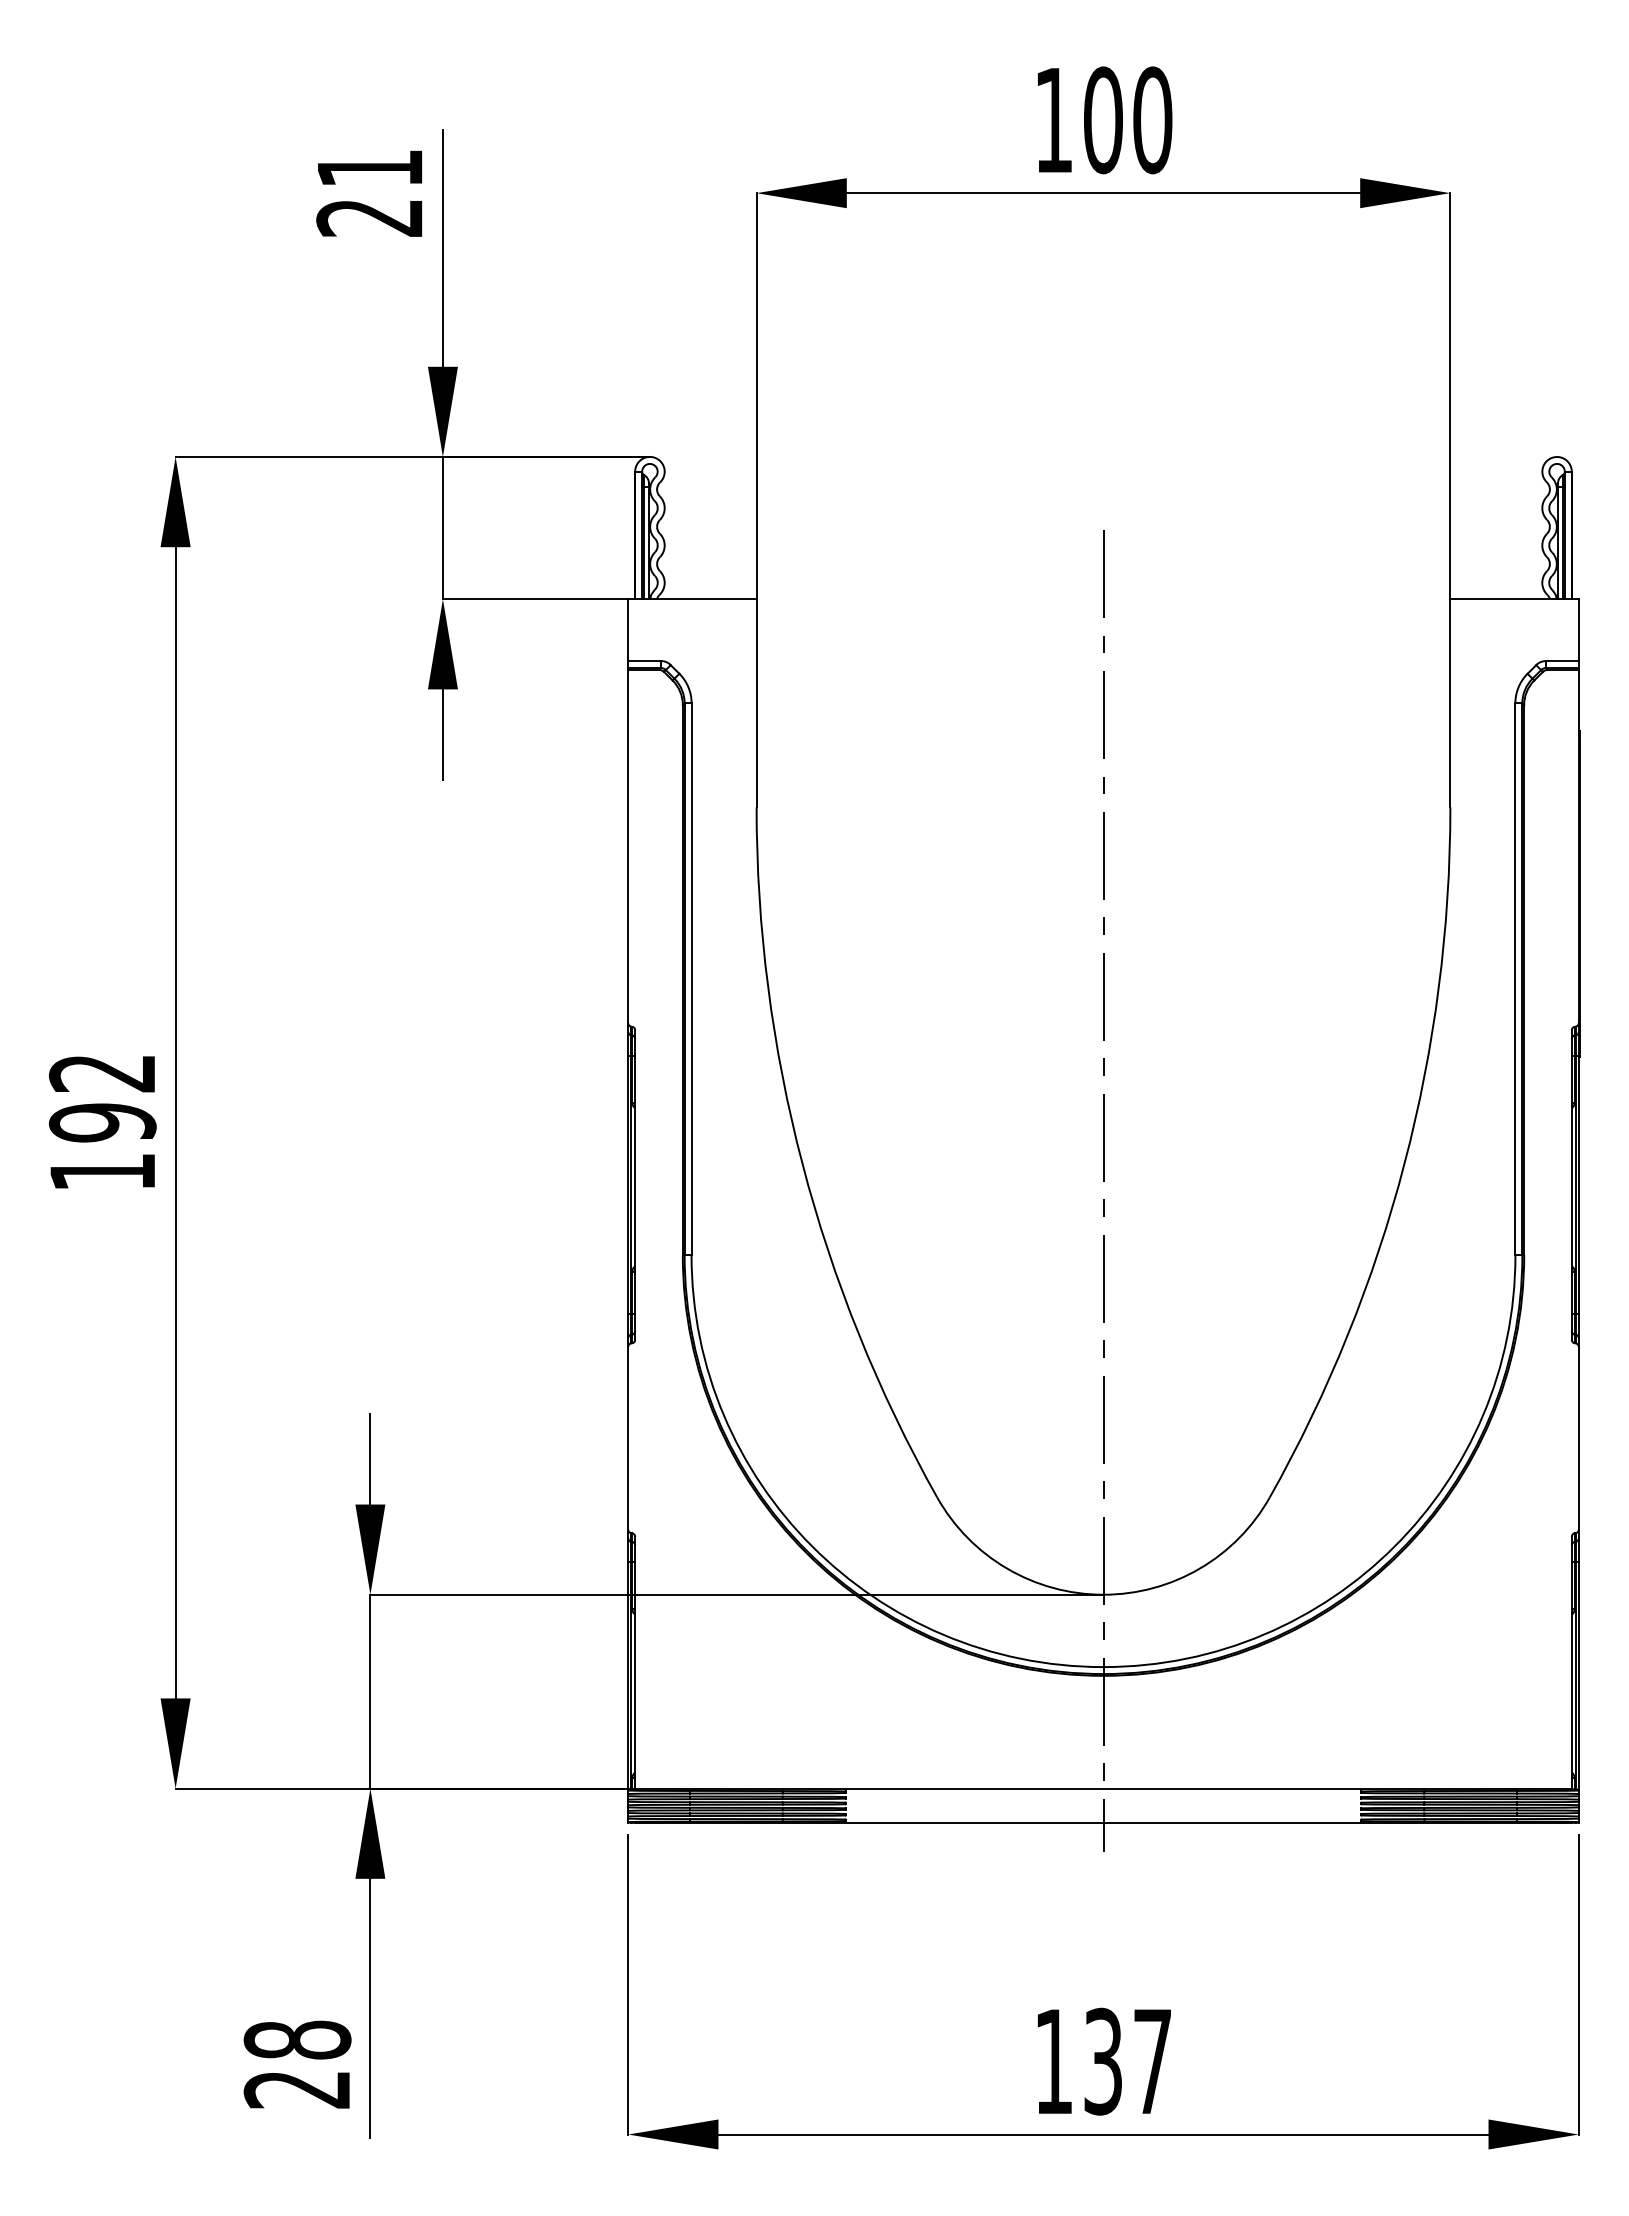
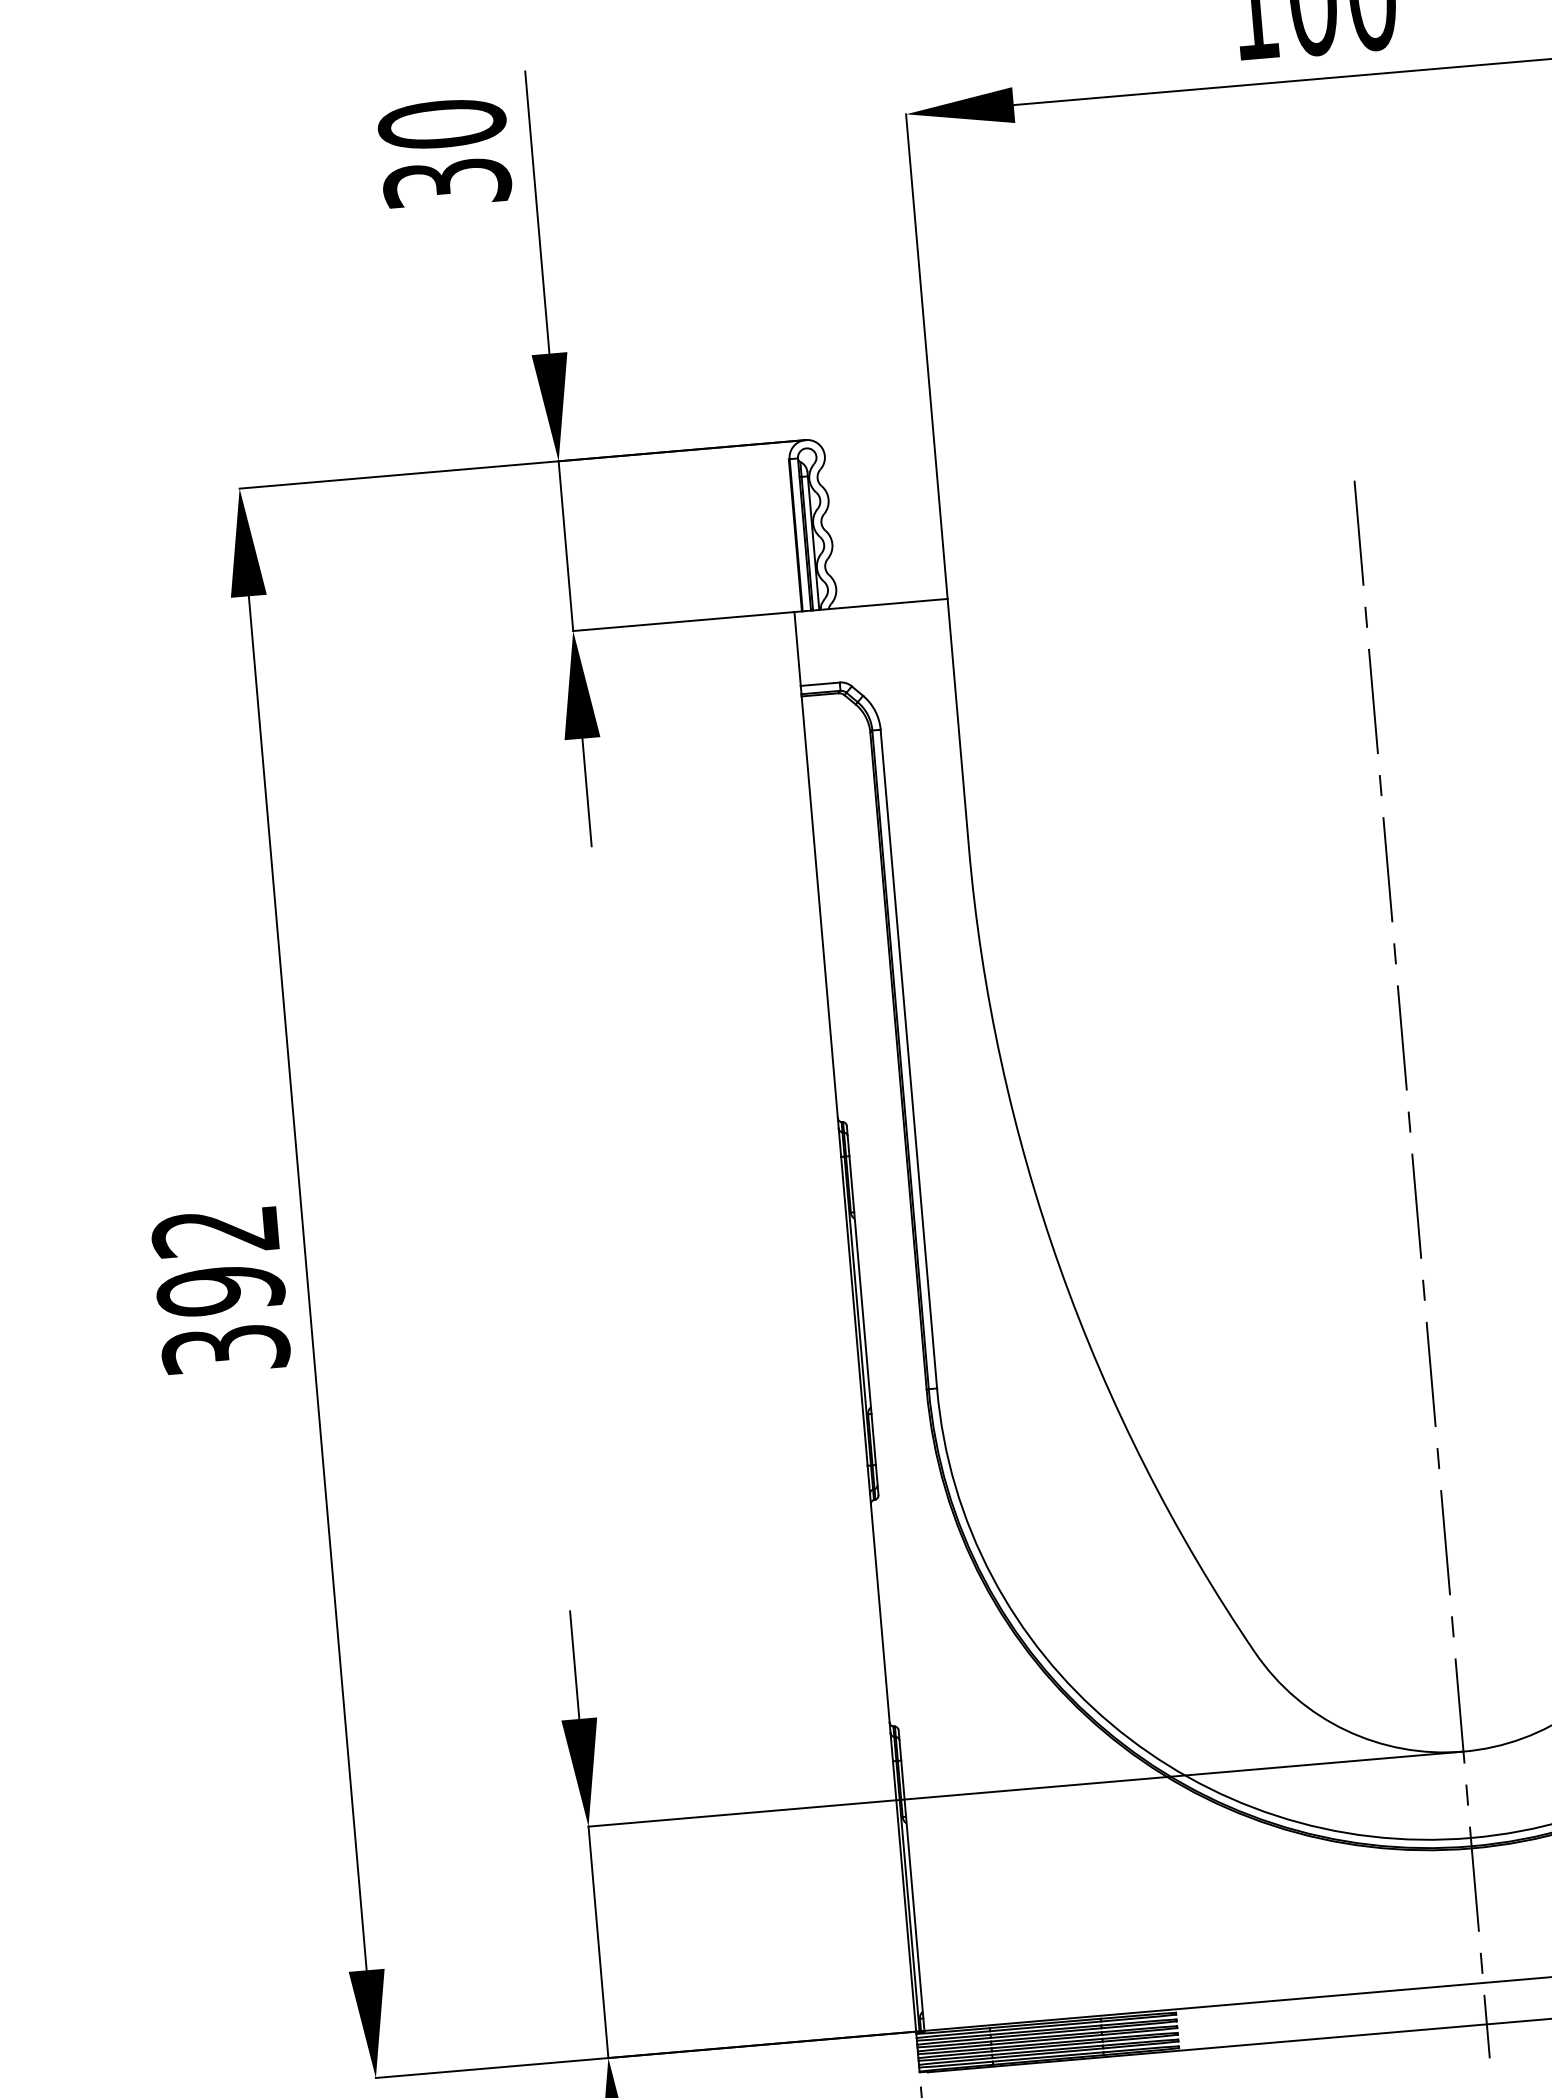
text: (370, 192) -> (445, 153), 21 -> 30
text: (102, 1171) -> (225, 1348), 192 -> 392

